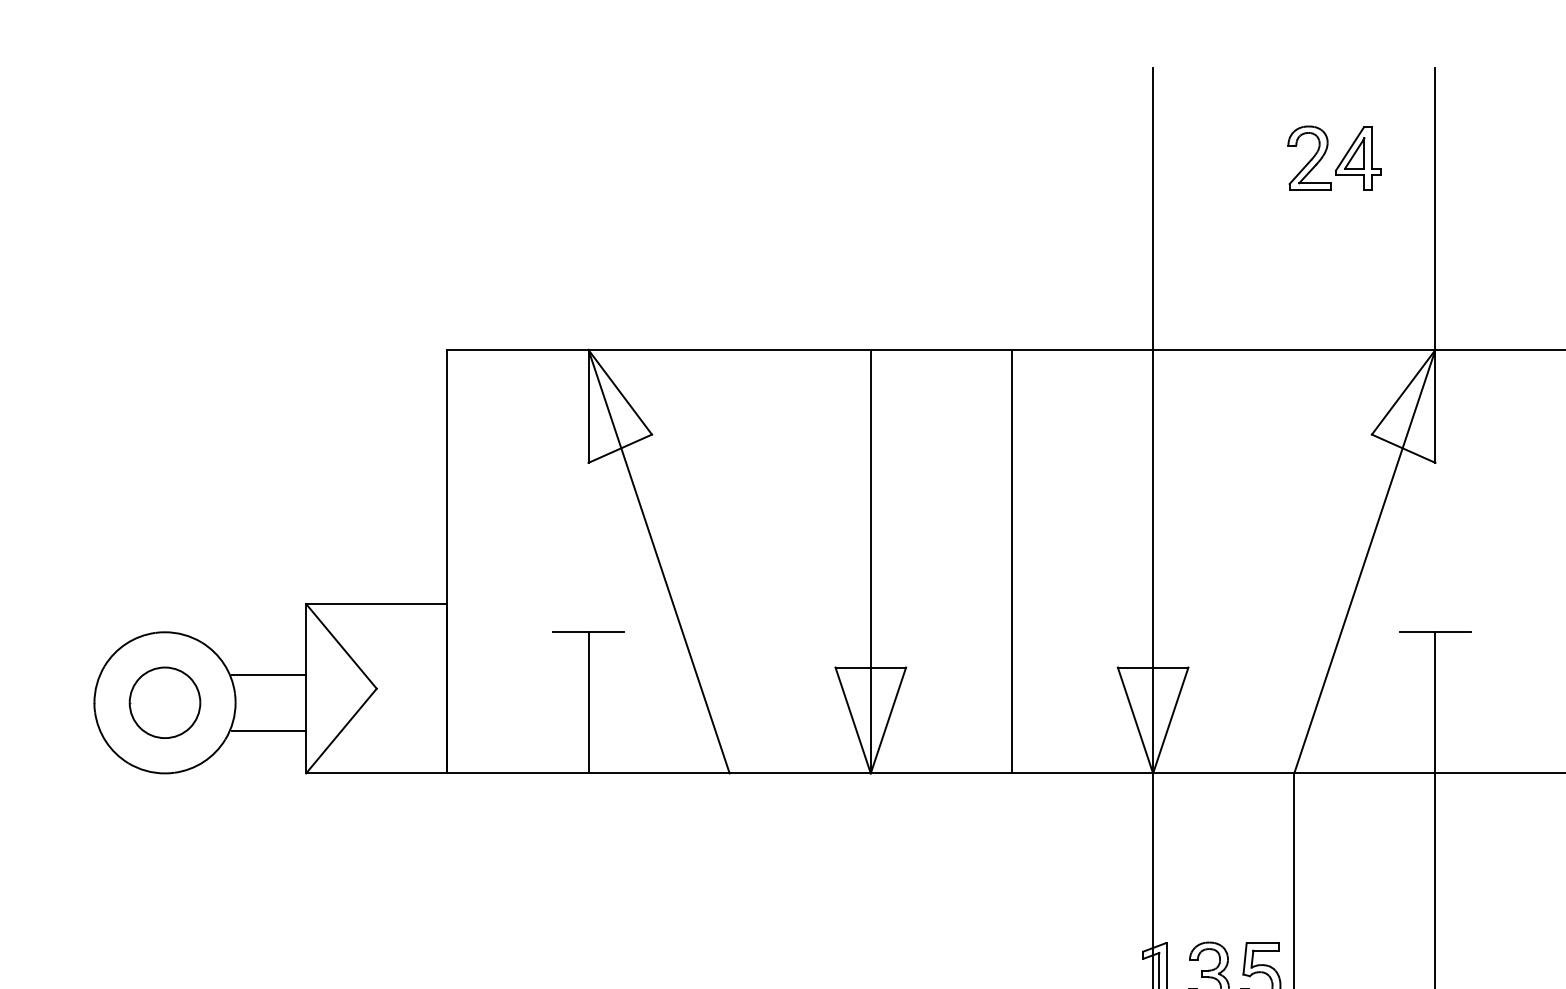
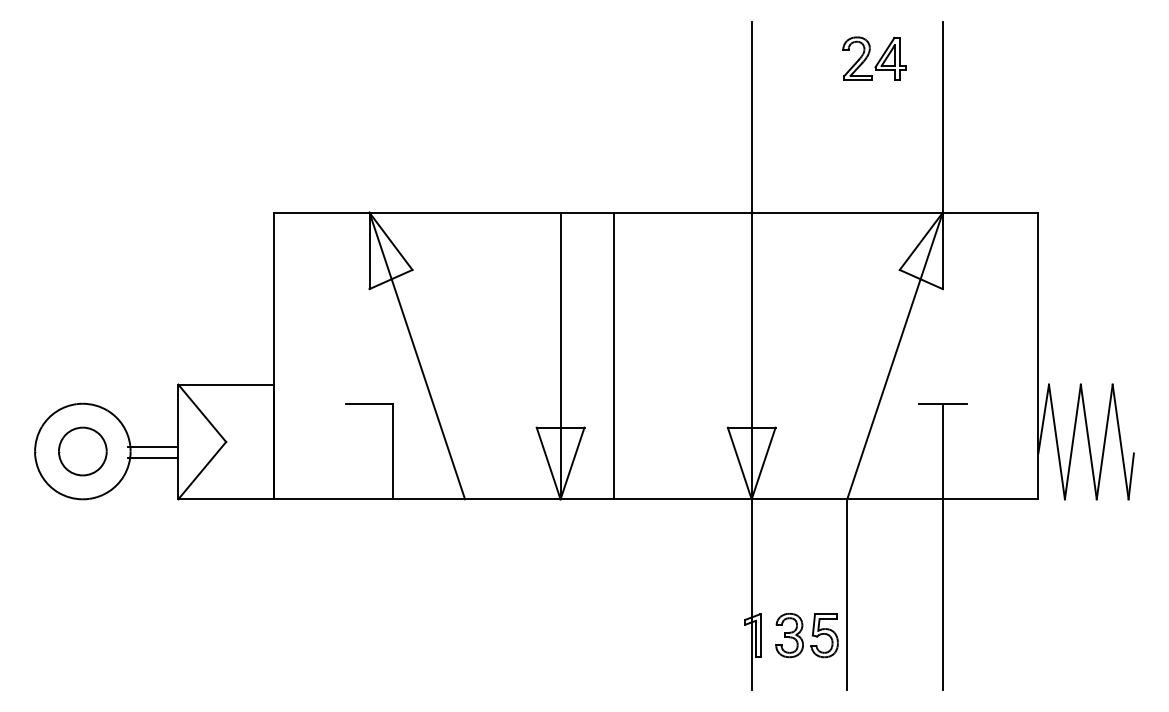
part: (1334, 157) -> (874, 58), moved
line: (1012, 560) -> (614, 355), moved
line: (269, 674) -> (153, 458), moved
line: (588, 702) -> (392, 451), moved
line: (269, 730) -> (153, 446), moved

